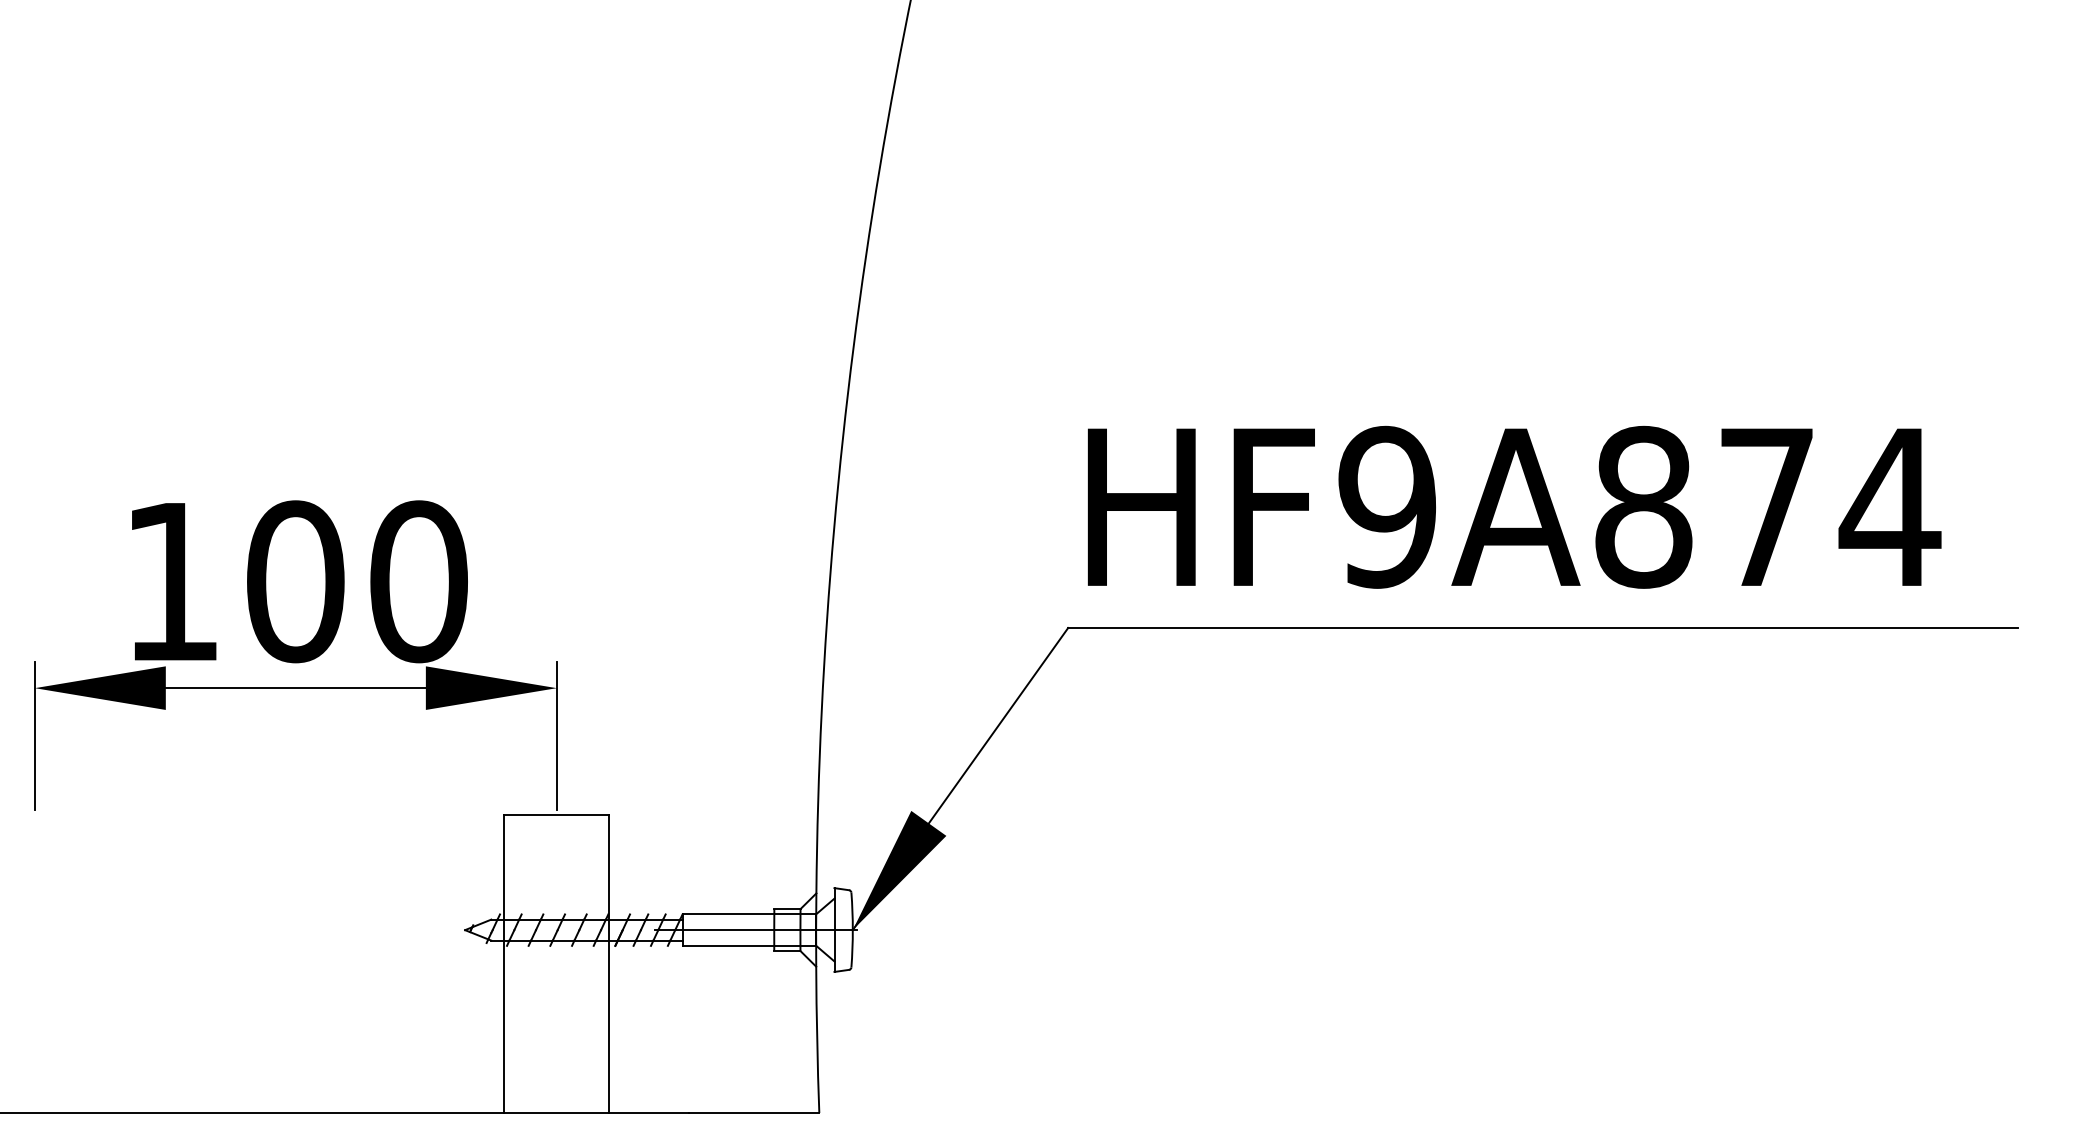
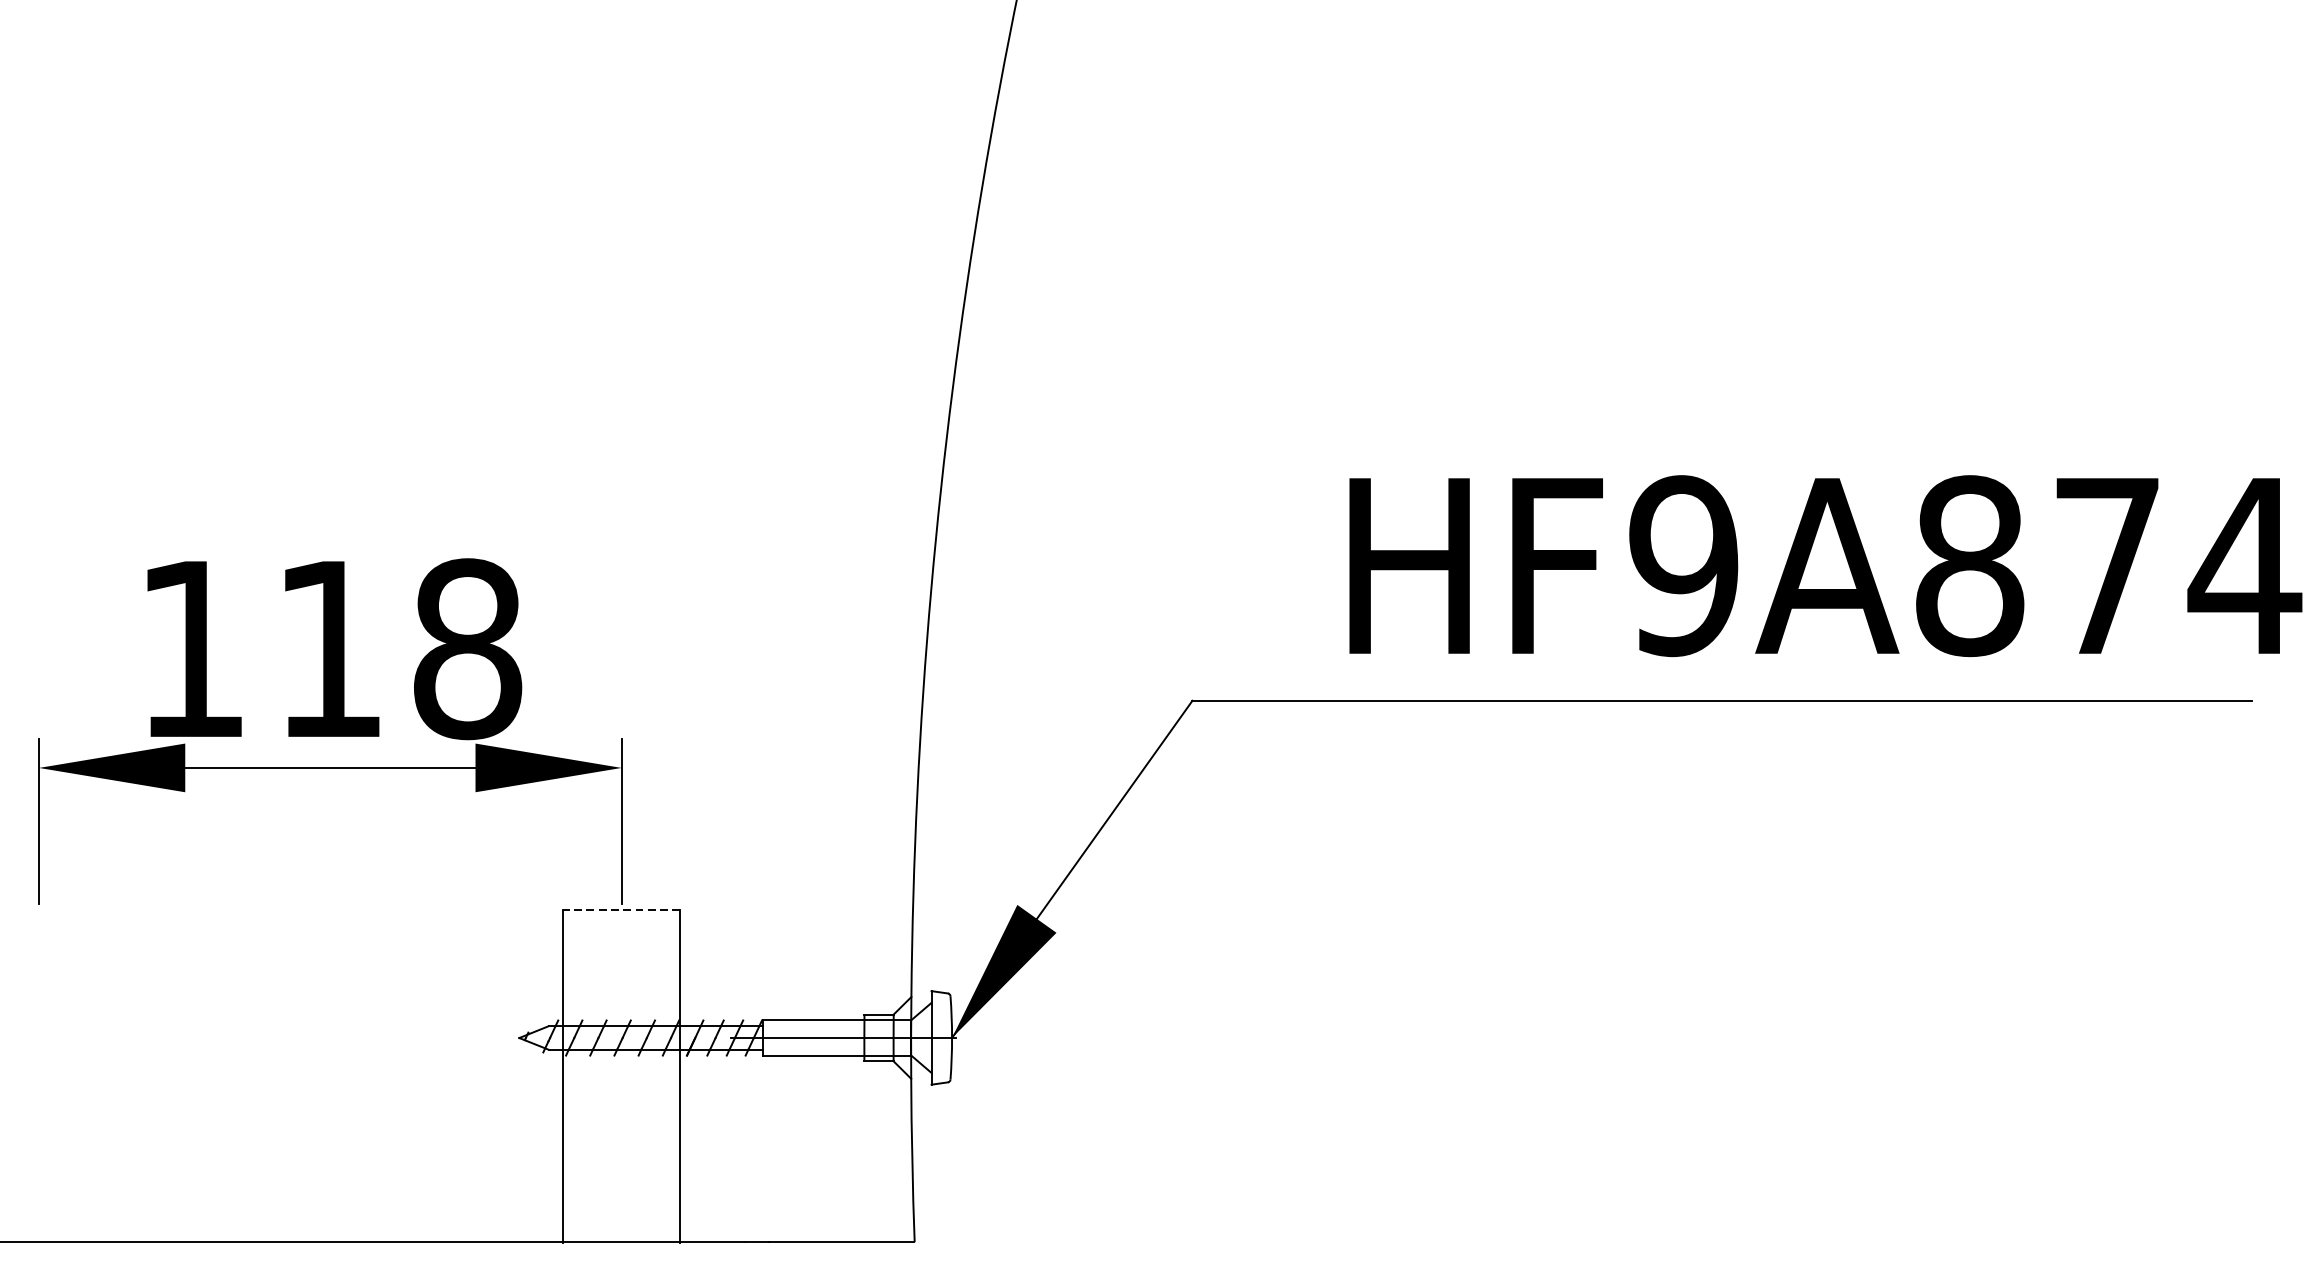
text: (1514, 506) -> (1825, 565), moved
text: (357, 581) -> (399, 648), 100 -> 118
line: (556, 815) -> (621, 910), solid -> dashed

